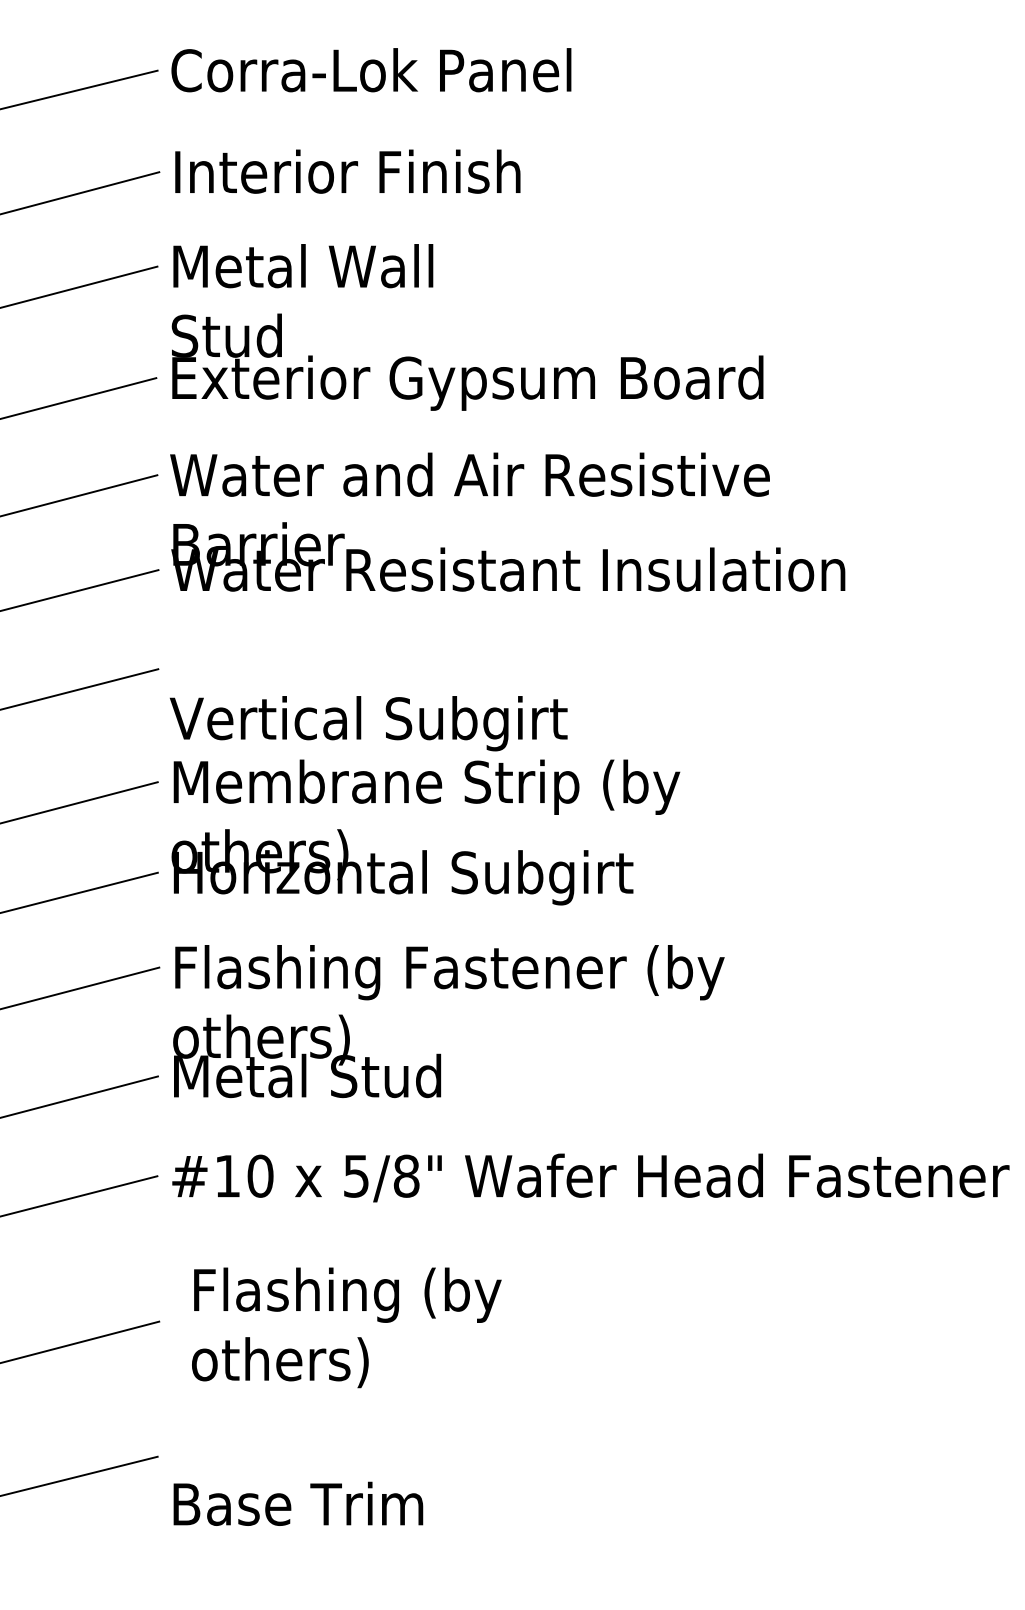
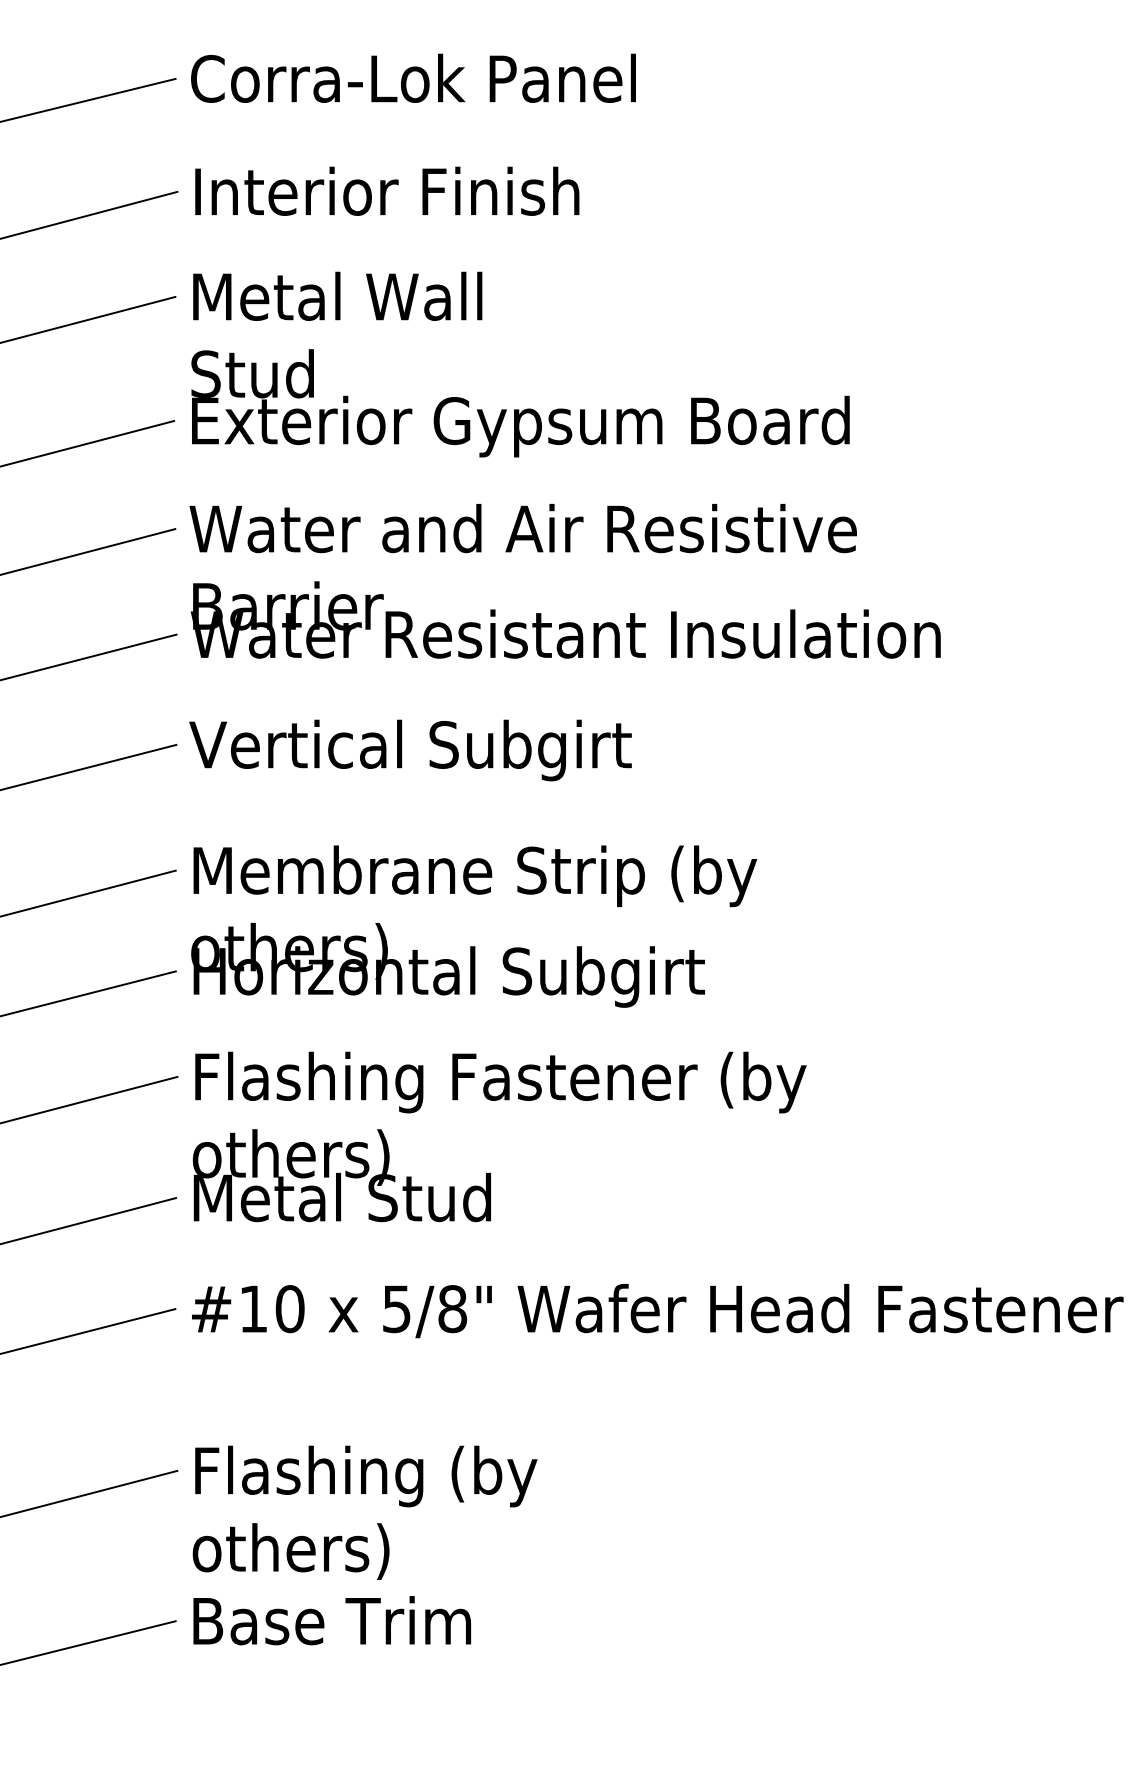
text: (368, 723) -> (410, 750), moved
text: (346, 1327) -> (364, 1512), moved
text: (297, 1503) -> (331, 1620), moved

